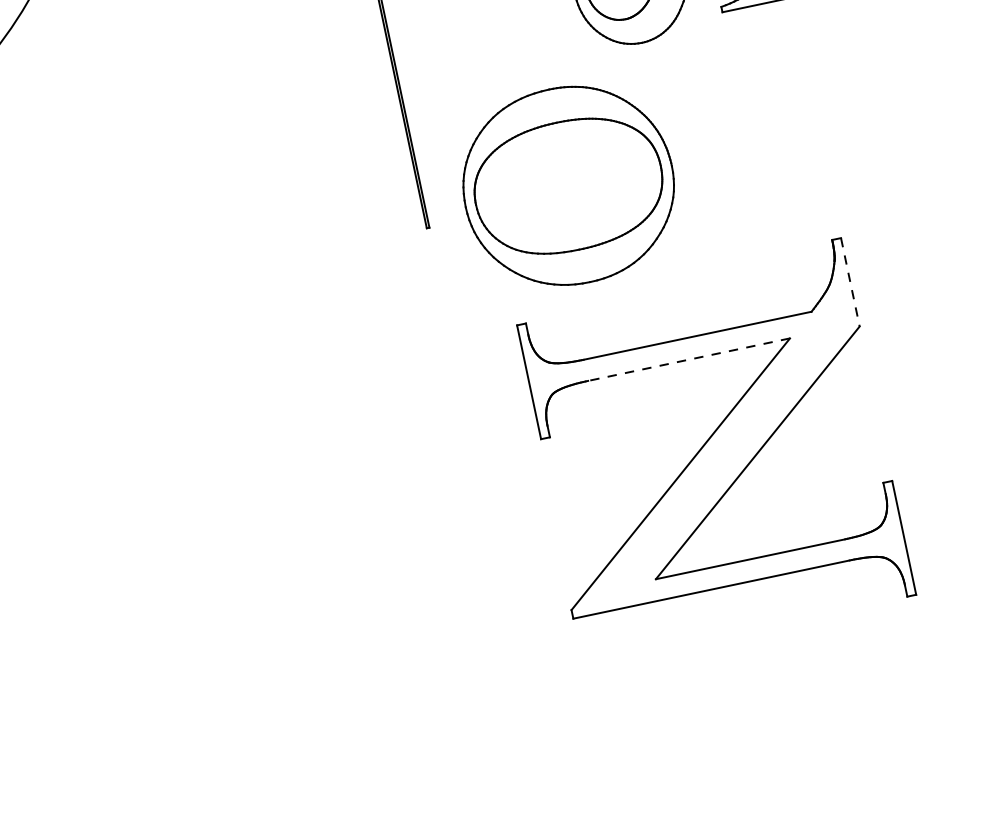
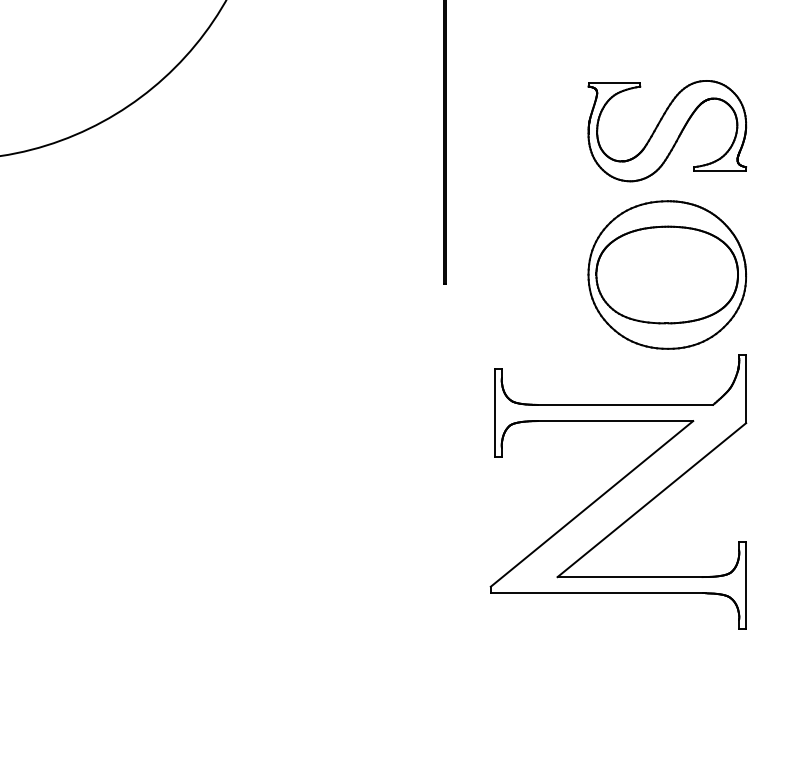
part: (568, 185) -> (667, 274), moved
line: (850, 282) -> (746, 389), dashed -> solid
line: (688, 360) -> (615, 421), dashed -> solid

